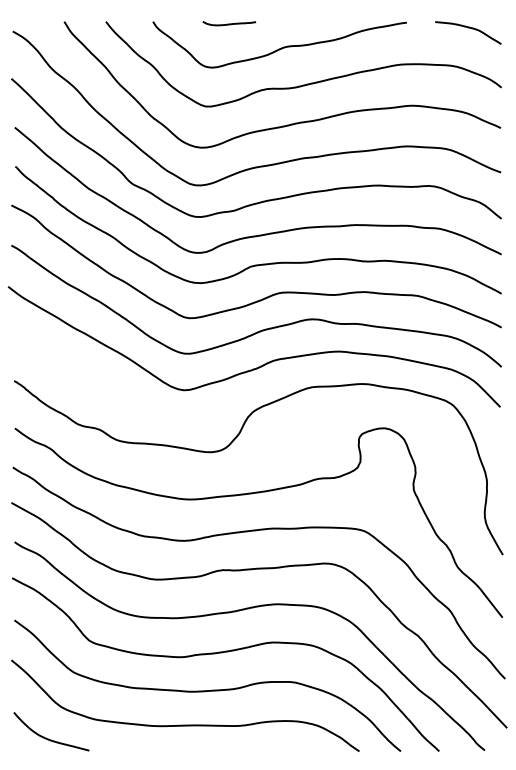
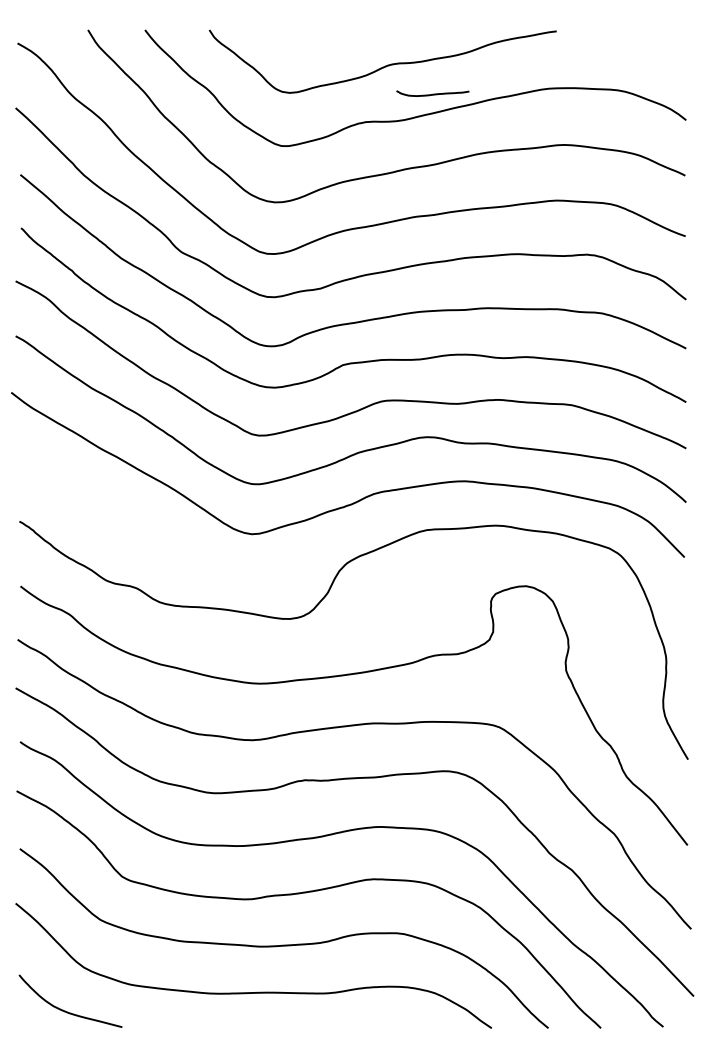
curve: (229, 23) -> (432, 93), moved
curve: (469, 28) -> (642, 39), removed

